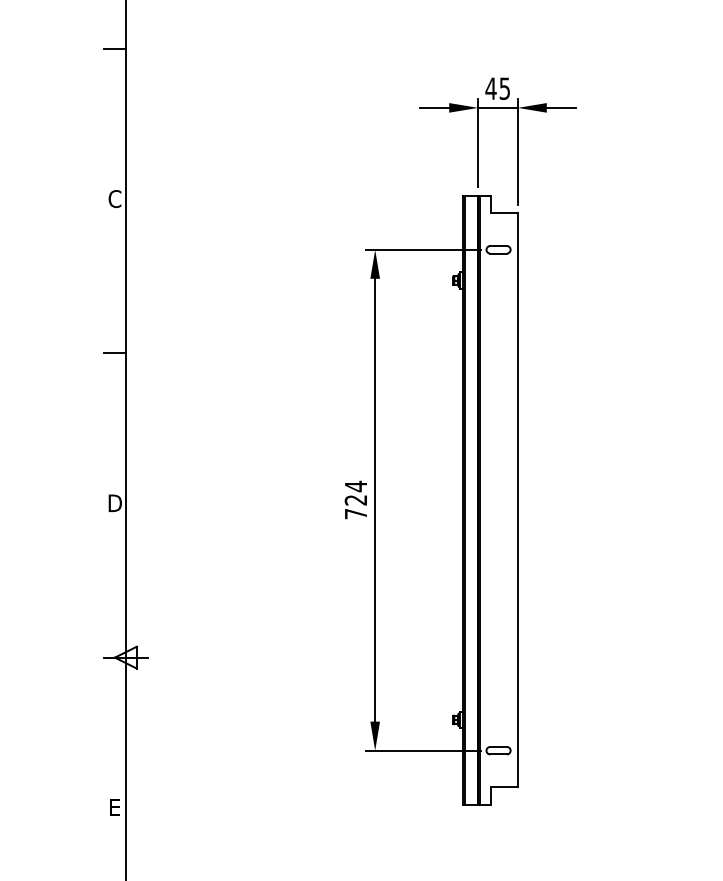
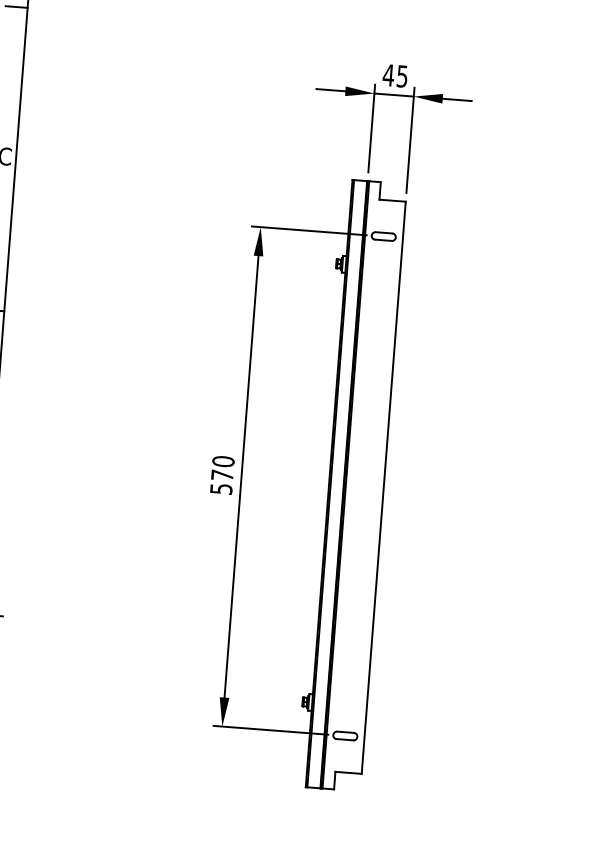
text: (355, 499) -> (221, 474), 724 -> 570

